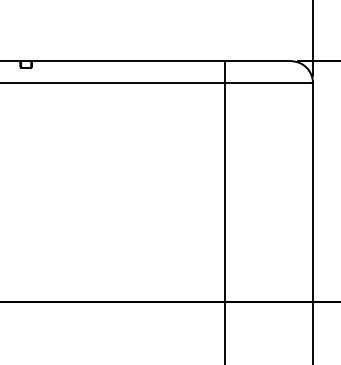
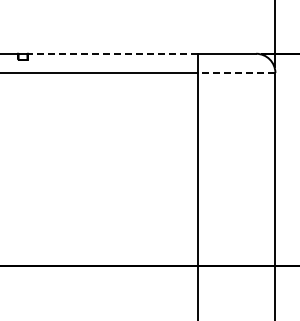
line: (127, 60) -> (112, 53), solid -> dashed
line: (268, 83) -> (236, 73), solid -> dashed

